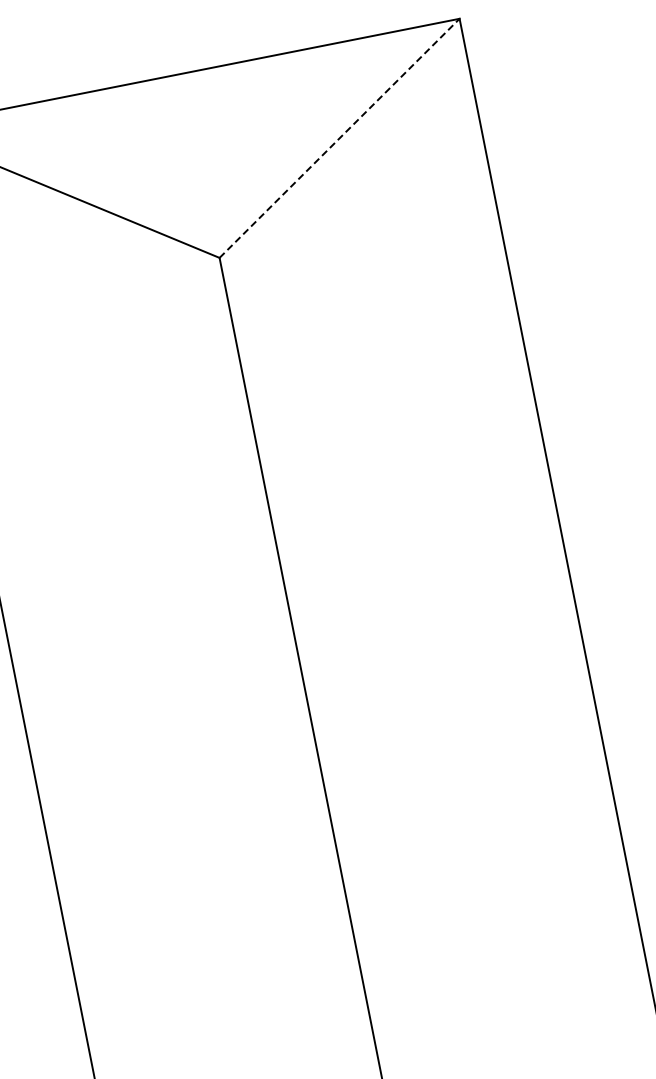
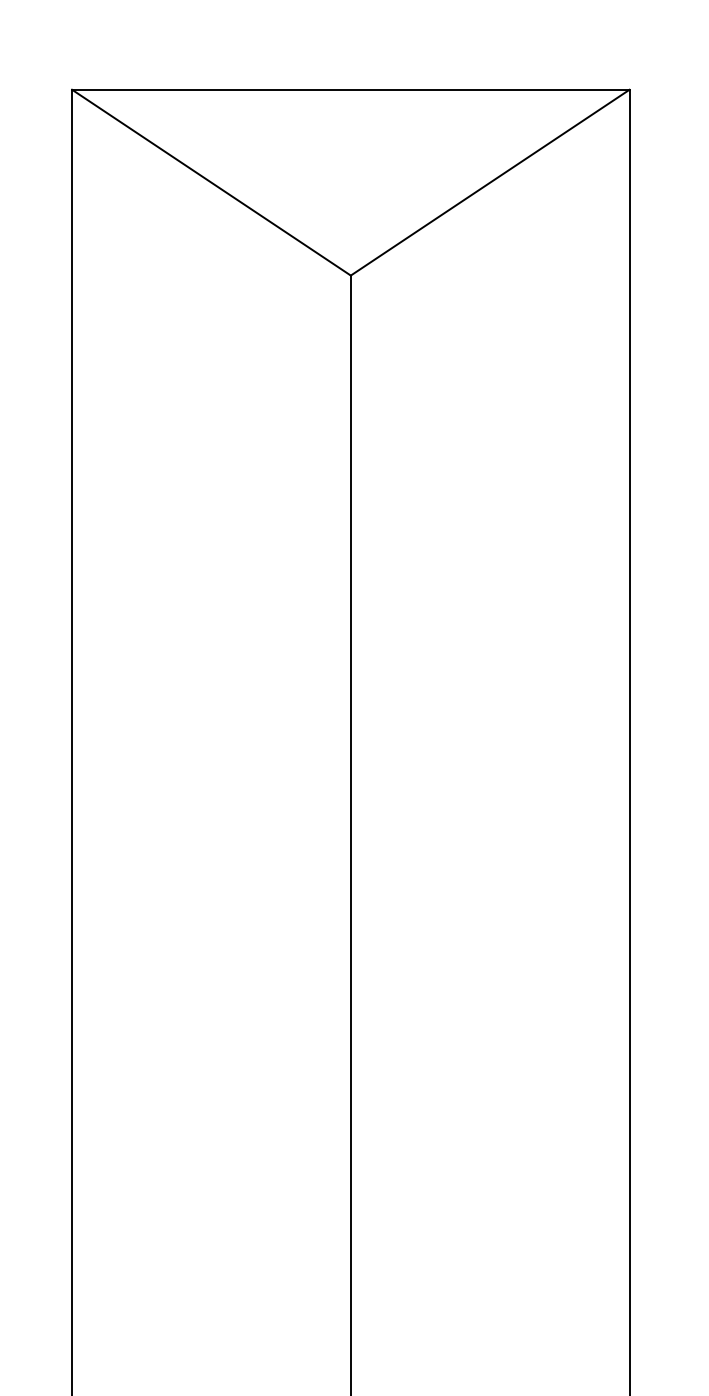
line: (339, 138) -> (490, 182), dashed -> solid

